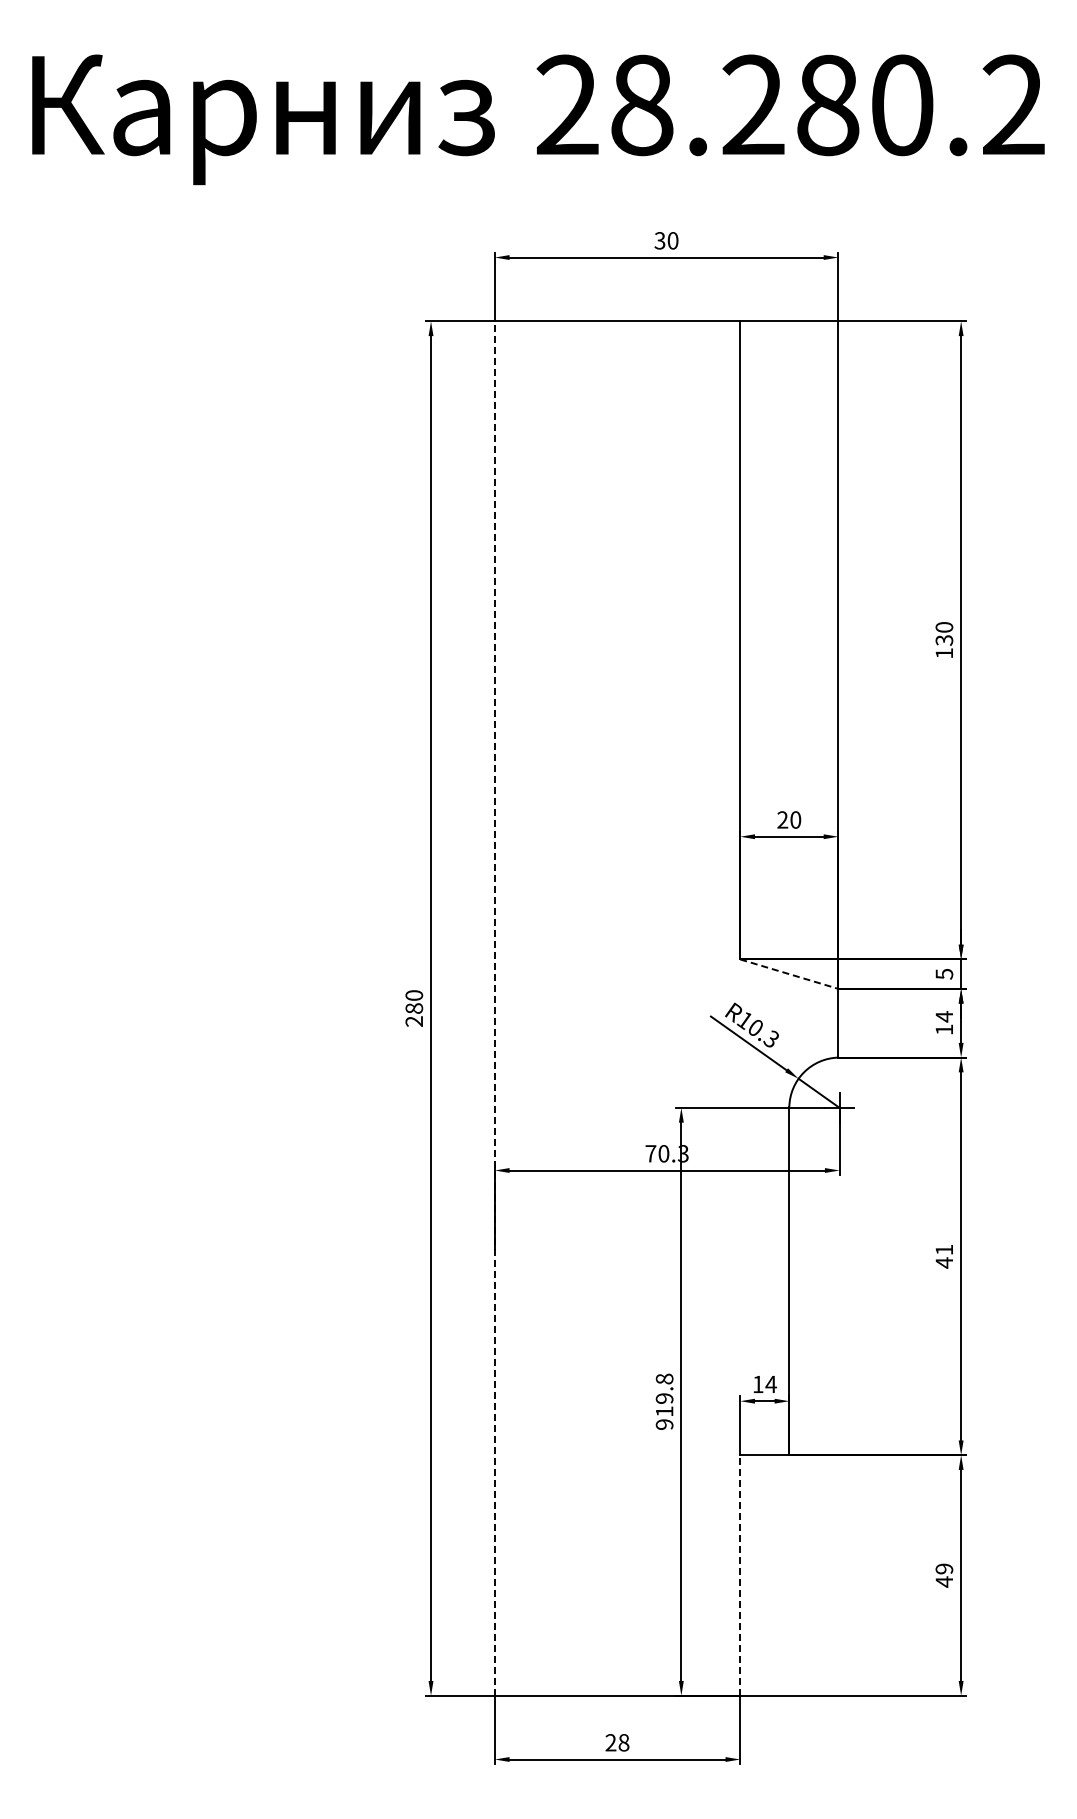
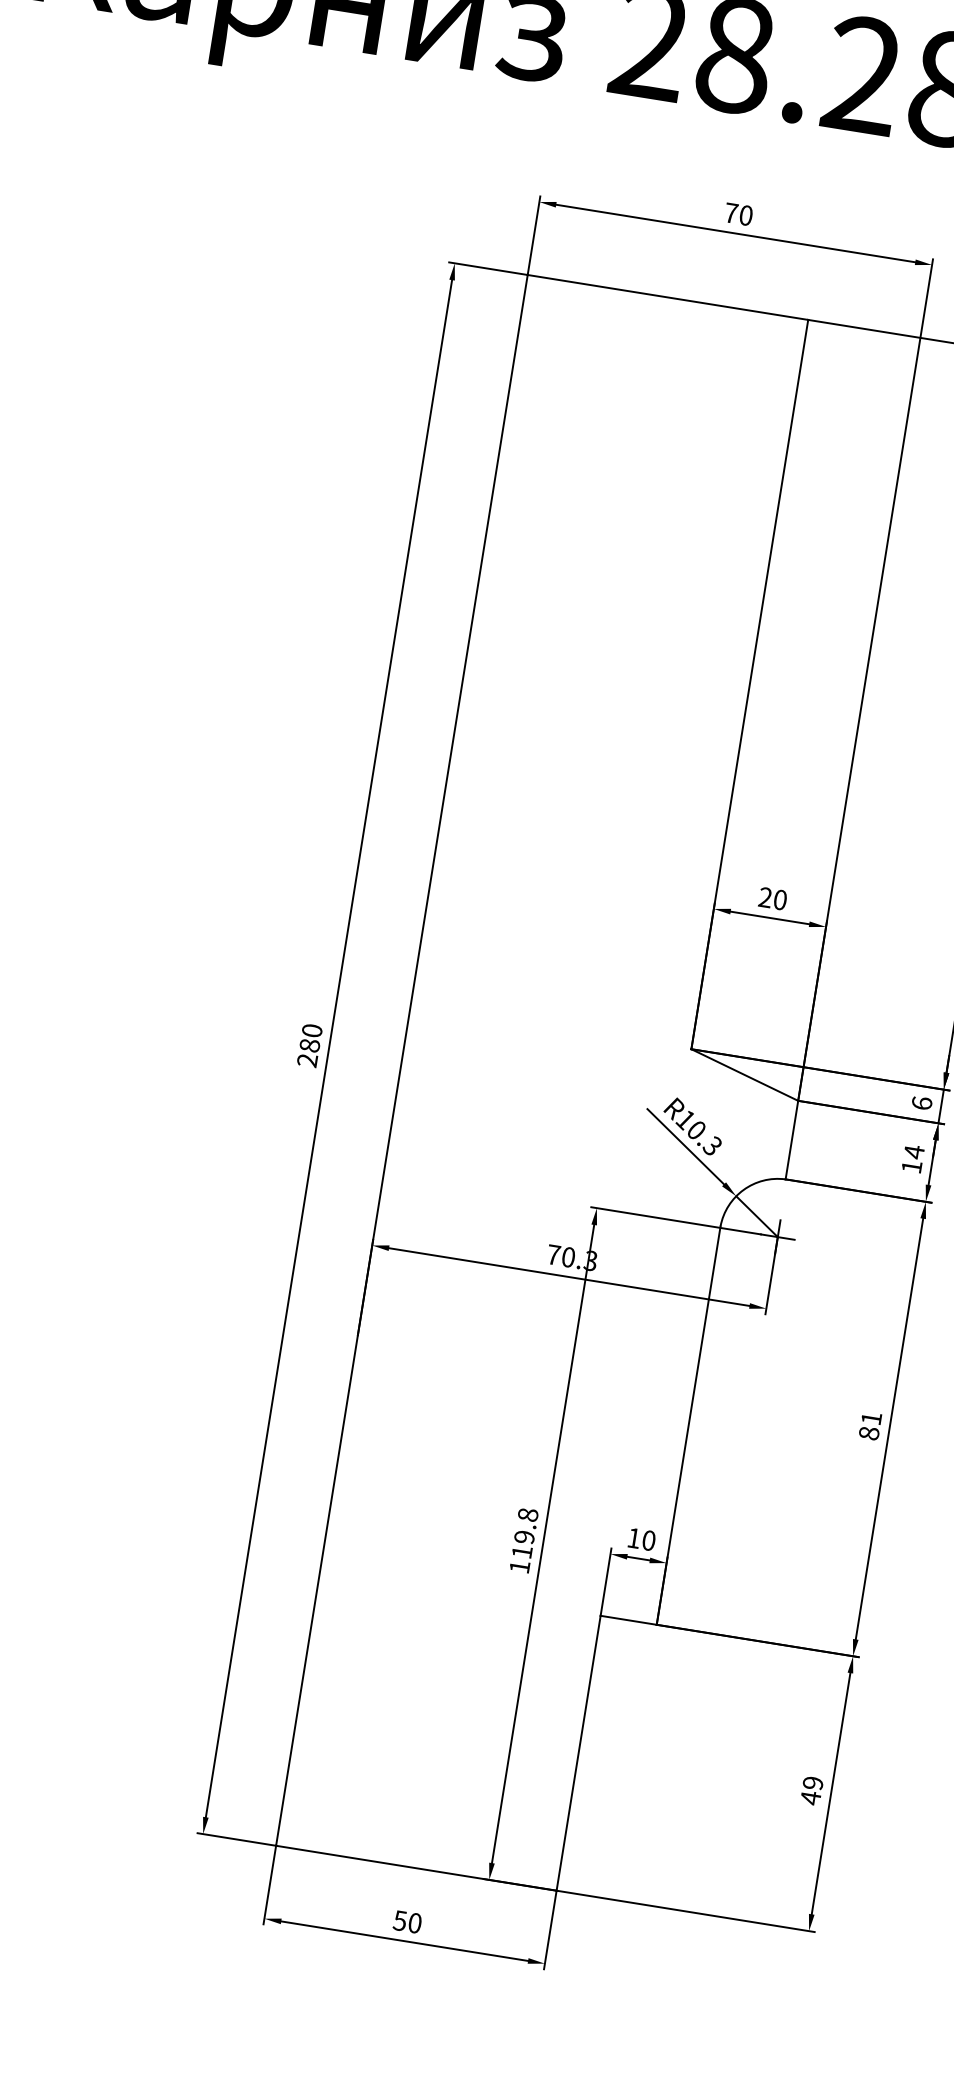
text: (659, 240) -> (730, 212), 30 -> 70
text: (944, 973) -> (922, 1102), 5 -> 6
line: (789, 974) -> (744, 1075), dashed -> solid
line: (494, 1008) -> (401, 1060), dashed -> solid
text: (944, 1262) -> (869, 1432), 41 -> 81
text: (771, 1384) -> (649, 1540), 14 -> 10
text: (664, 1424) -> (519, 1566), 919.8 -> 119.8
line: (740, 1574) -> (579, 1752), dashed -> solid
text: (617, 1742) -> (407, 1921), 28 -> 50

